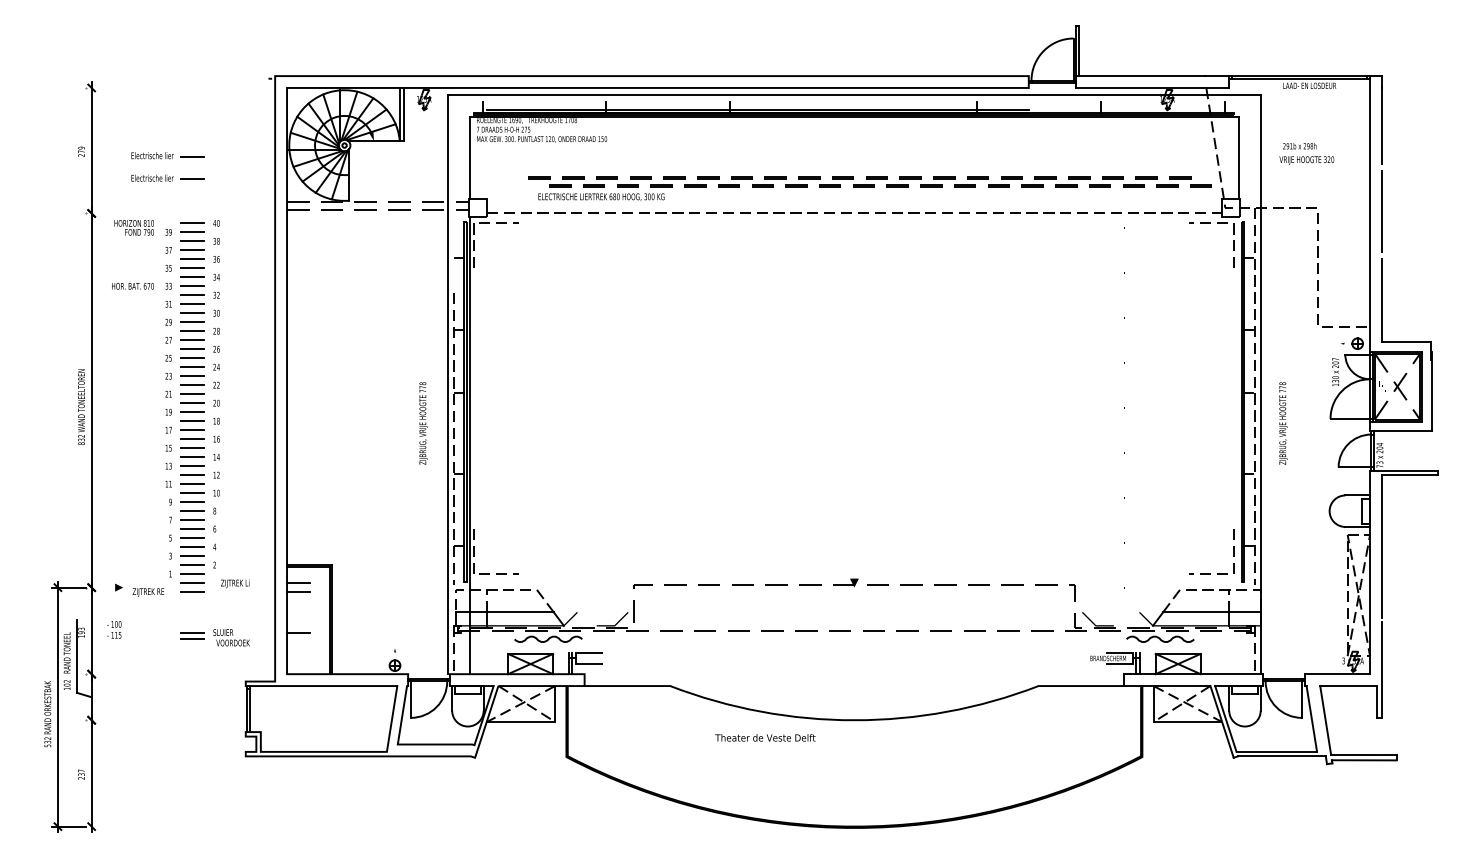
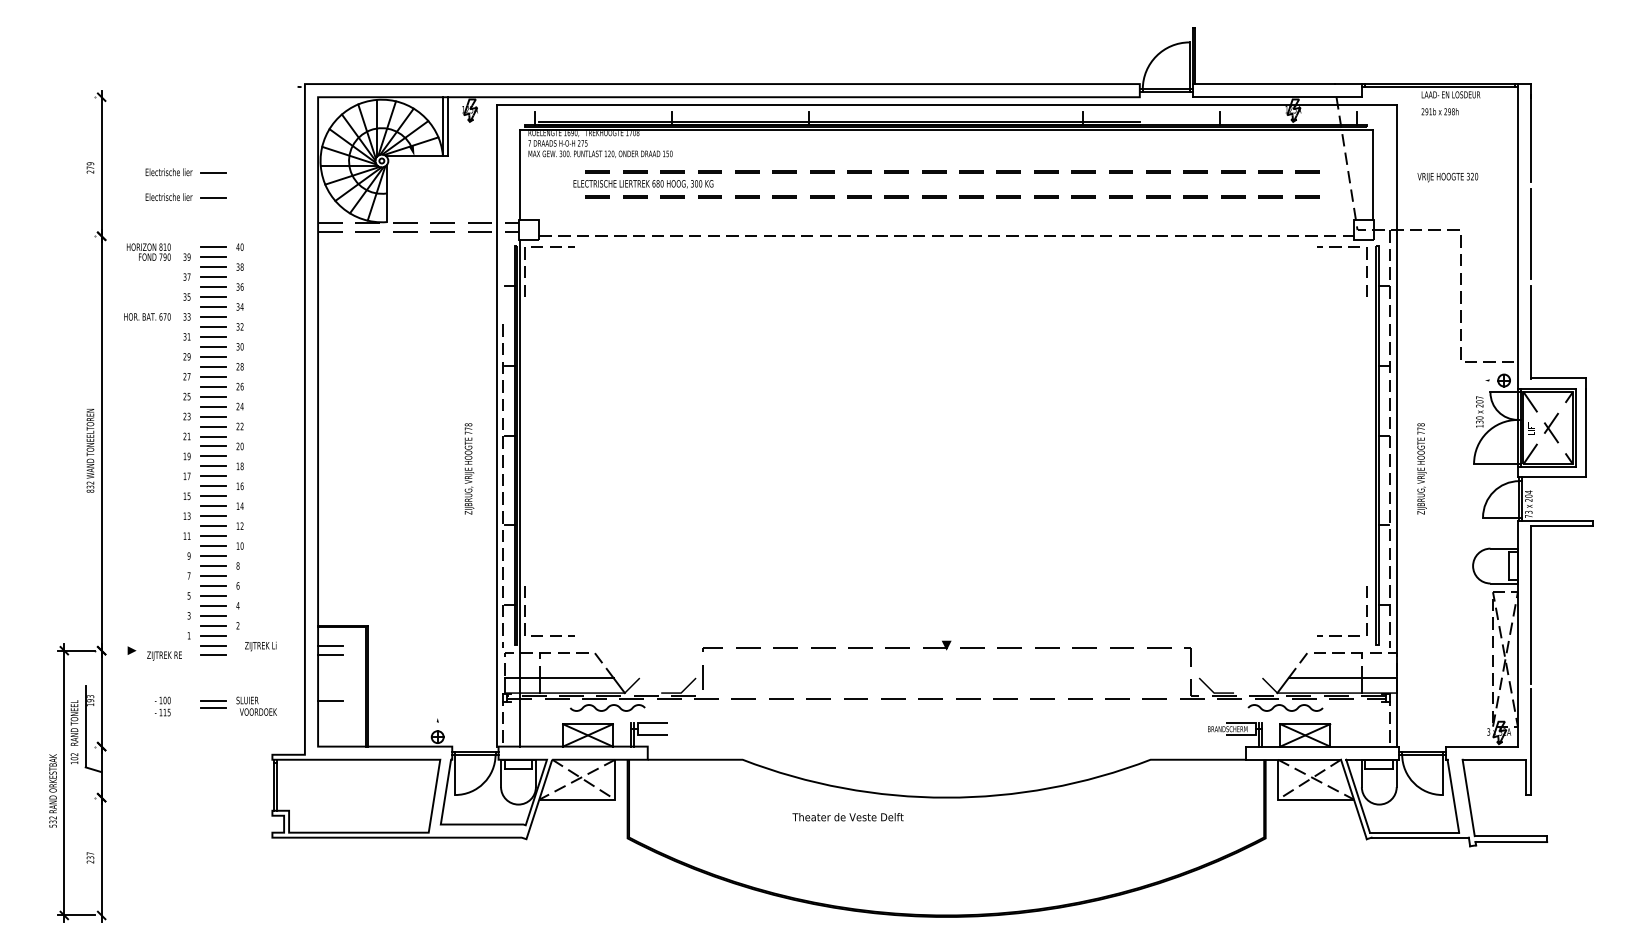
text: (1299, 146) -> (1439, 111), moved
part: (875, 192) -> (946, 179), moved
text: (114, 629) -> (162, 706), moved

